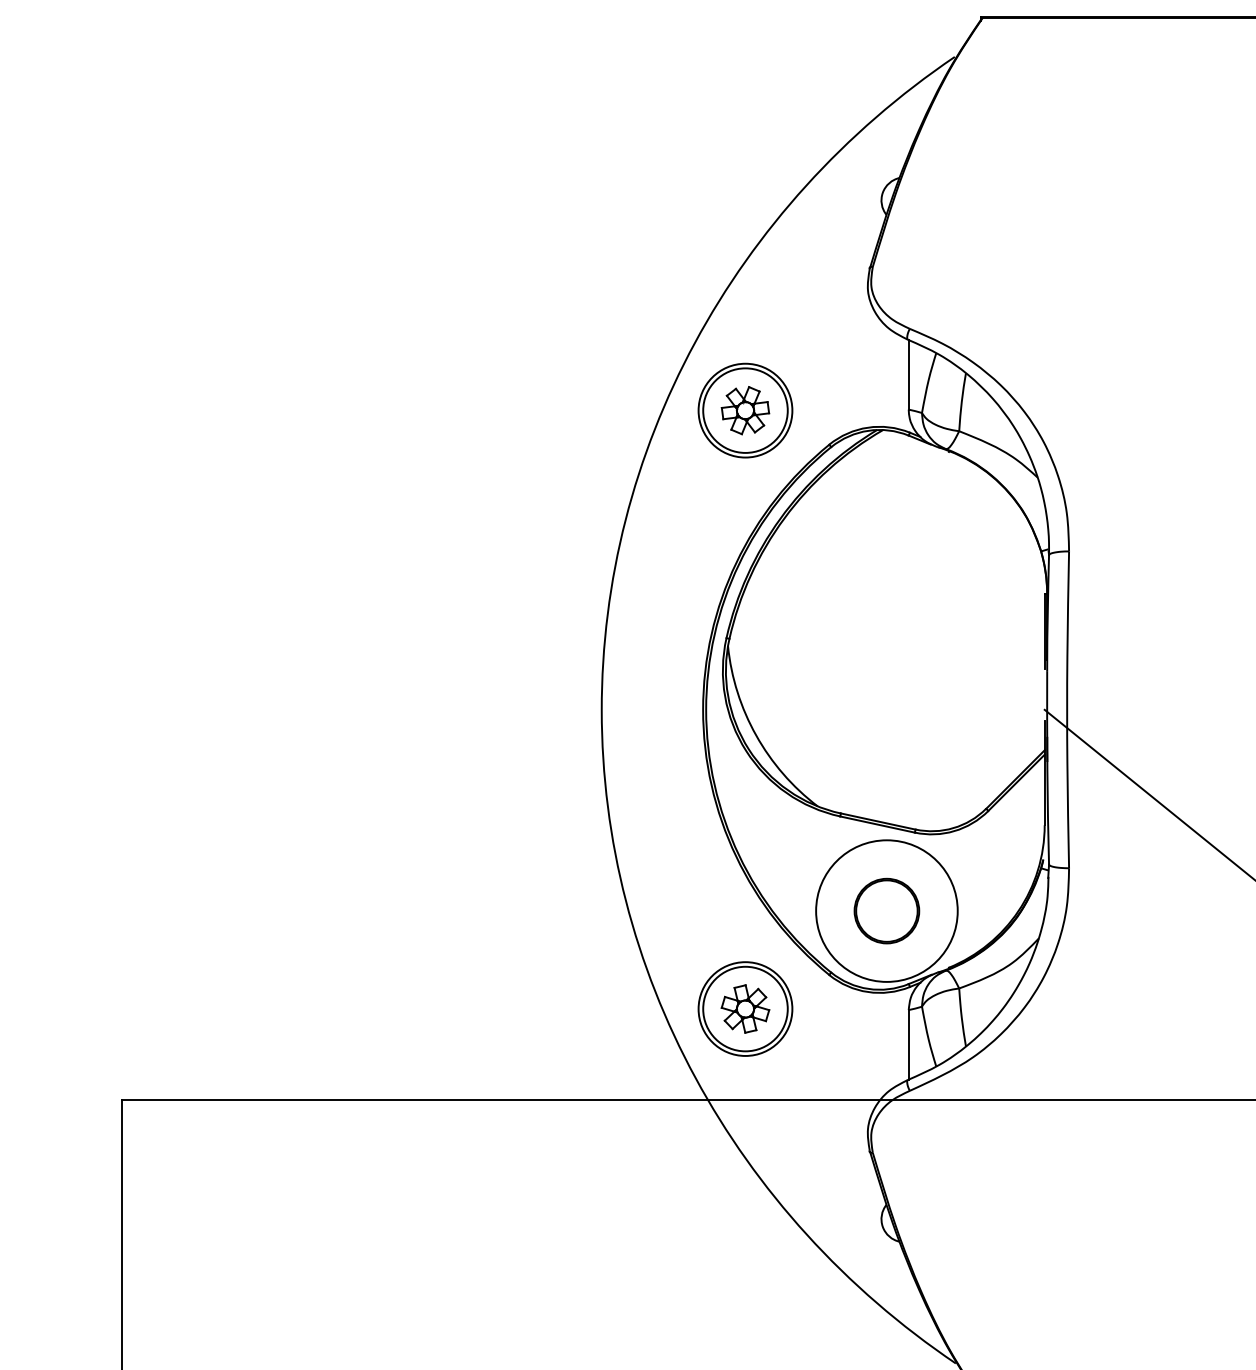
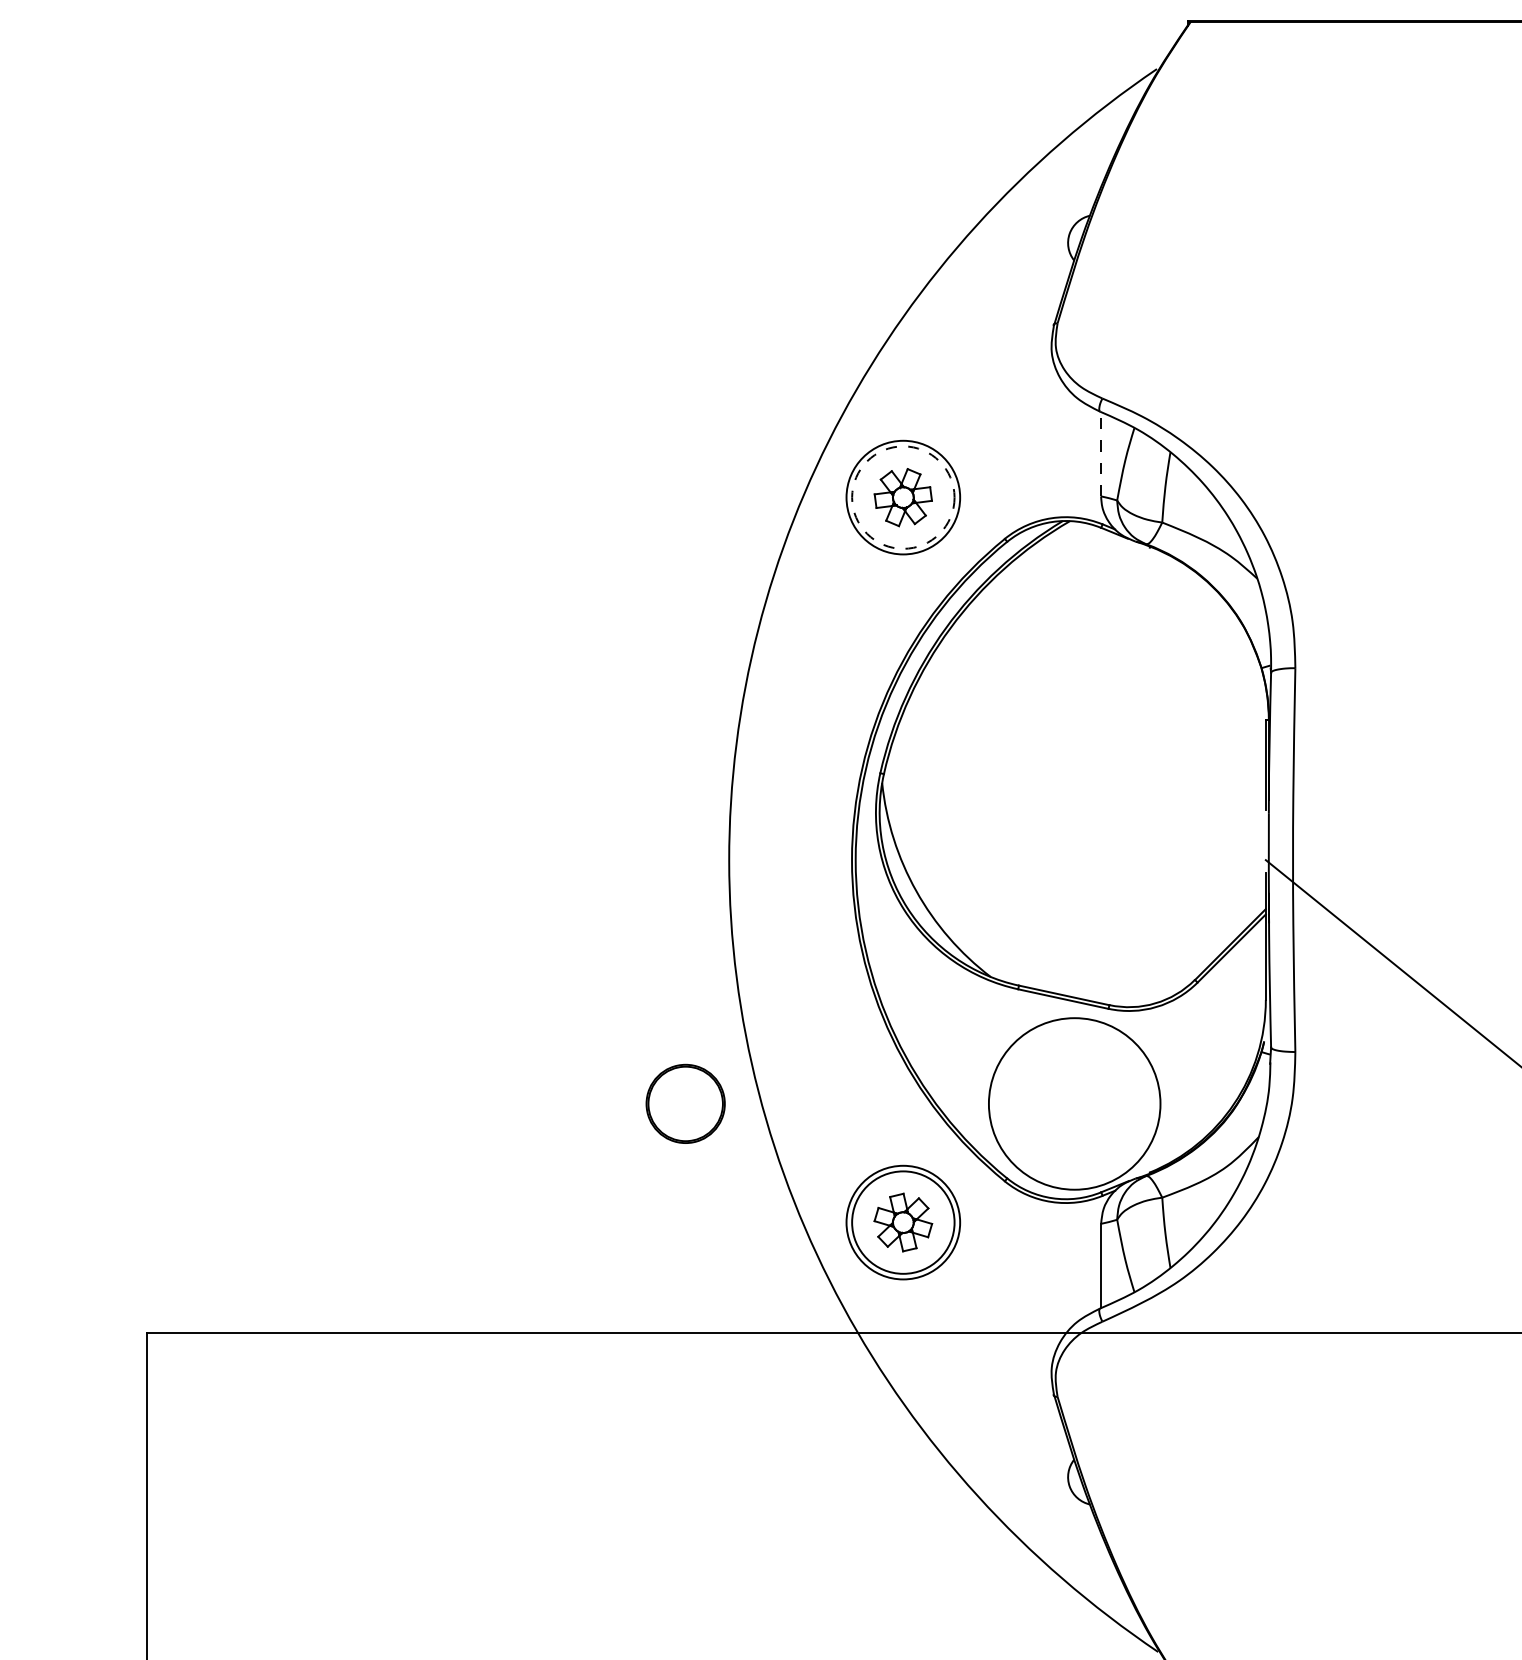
line: (909, 374) -> (1101, 453), solid -> dashed
circle: (745, 410) -> (903, 497), solid -> dashed
part: (886, 910) -> (685, 1103), moved

